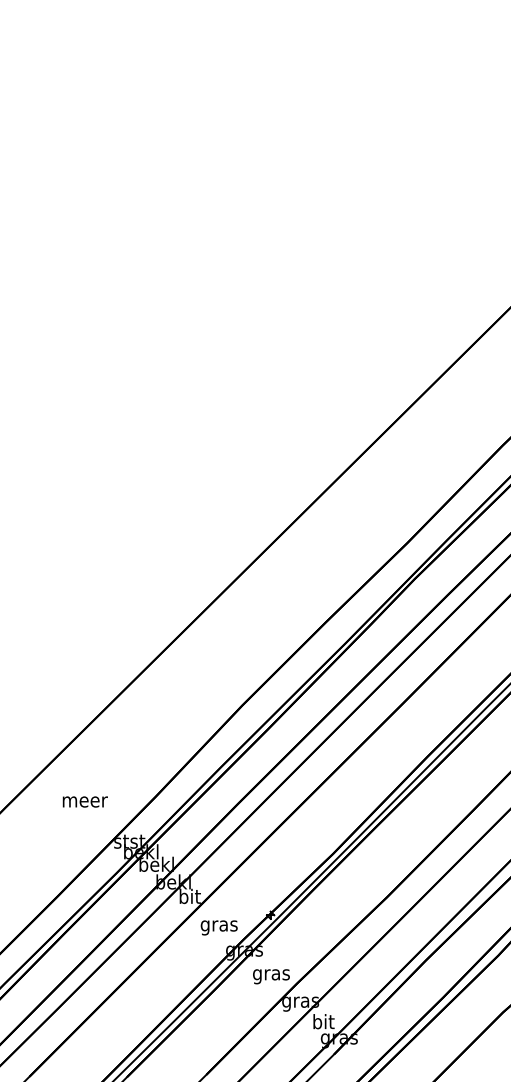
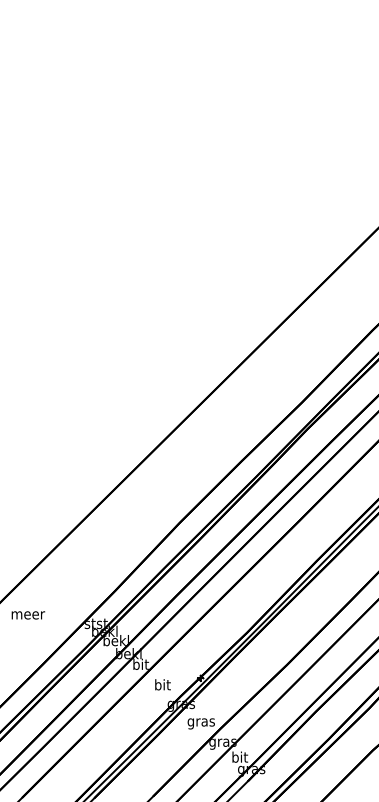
text: (85, 802) -> (28, 615), moved
text: (219, 926) -> (162, 686), gras -> bit

